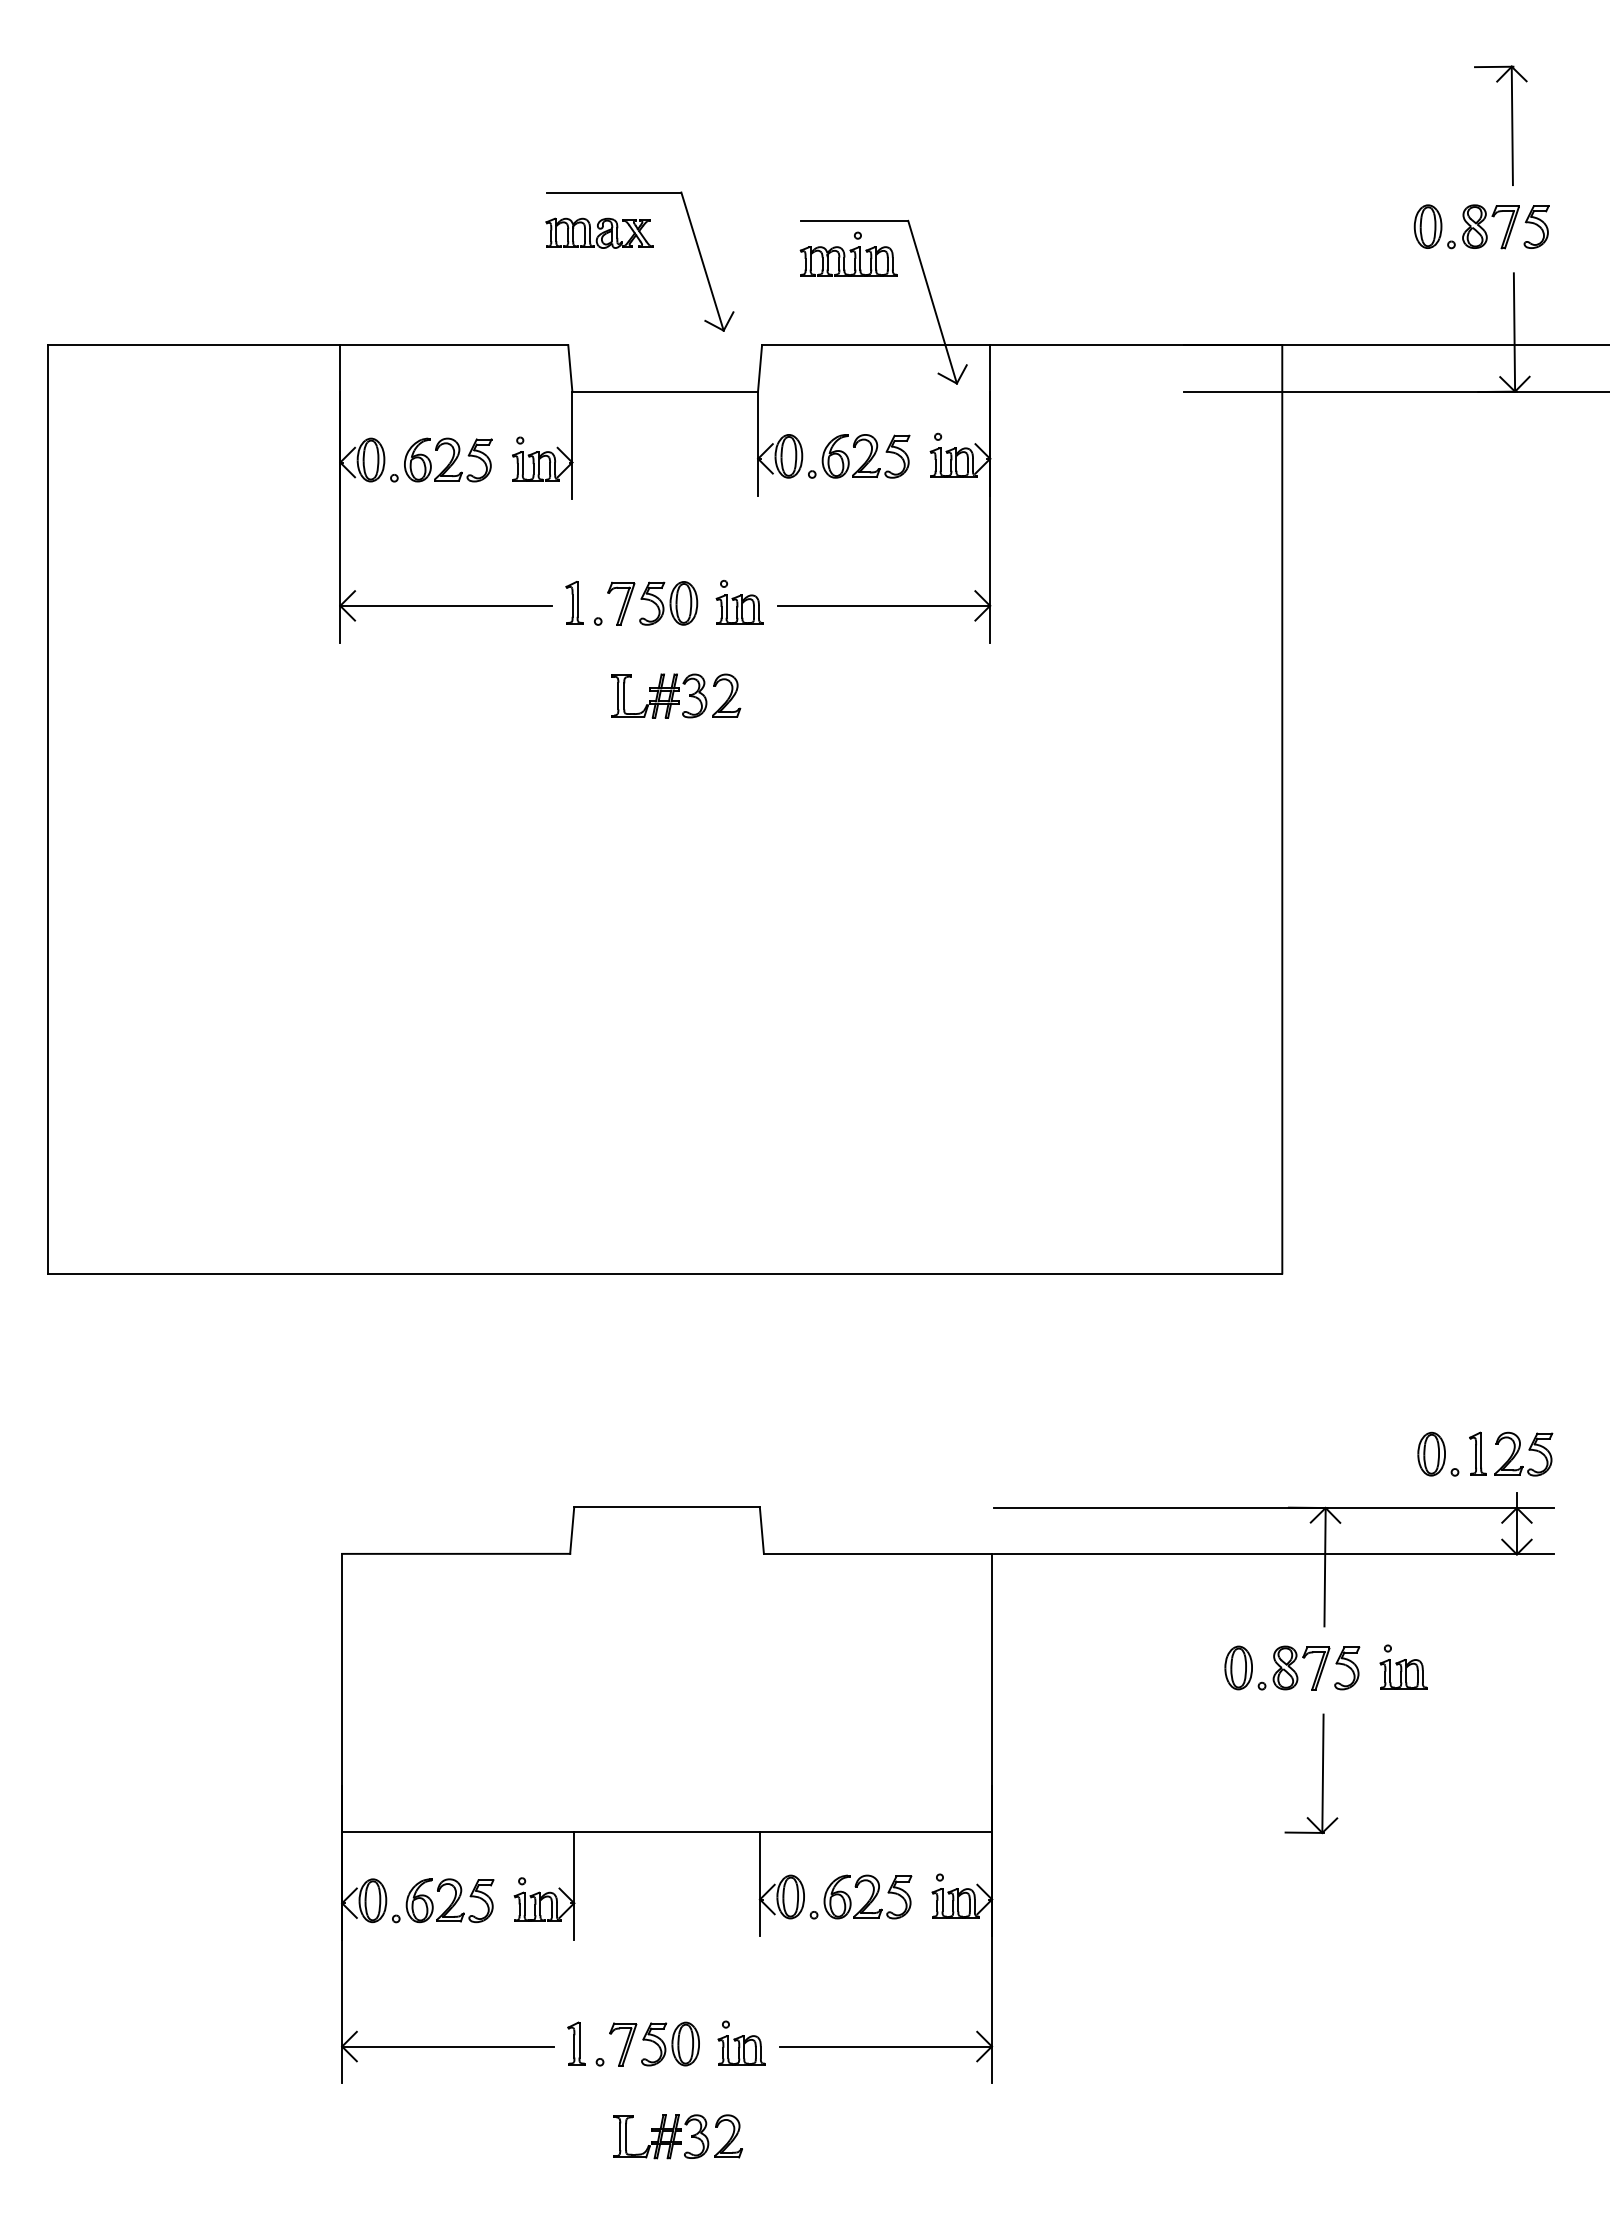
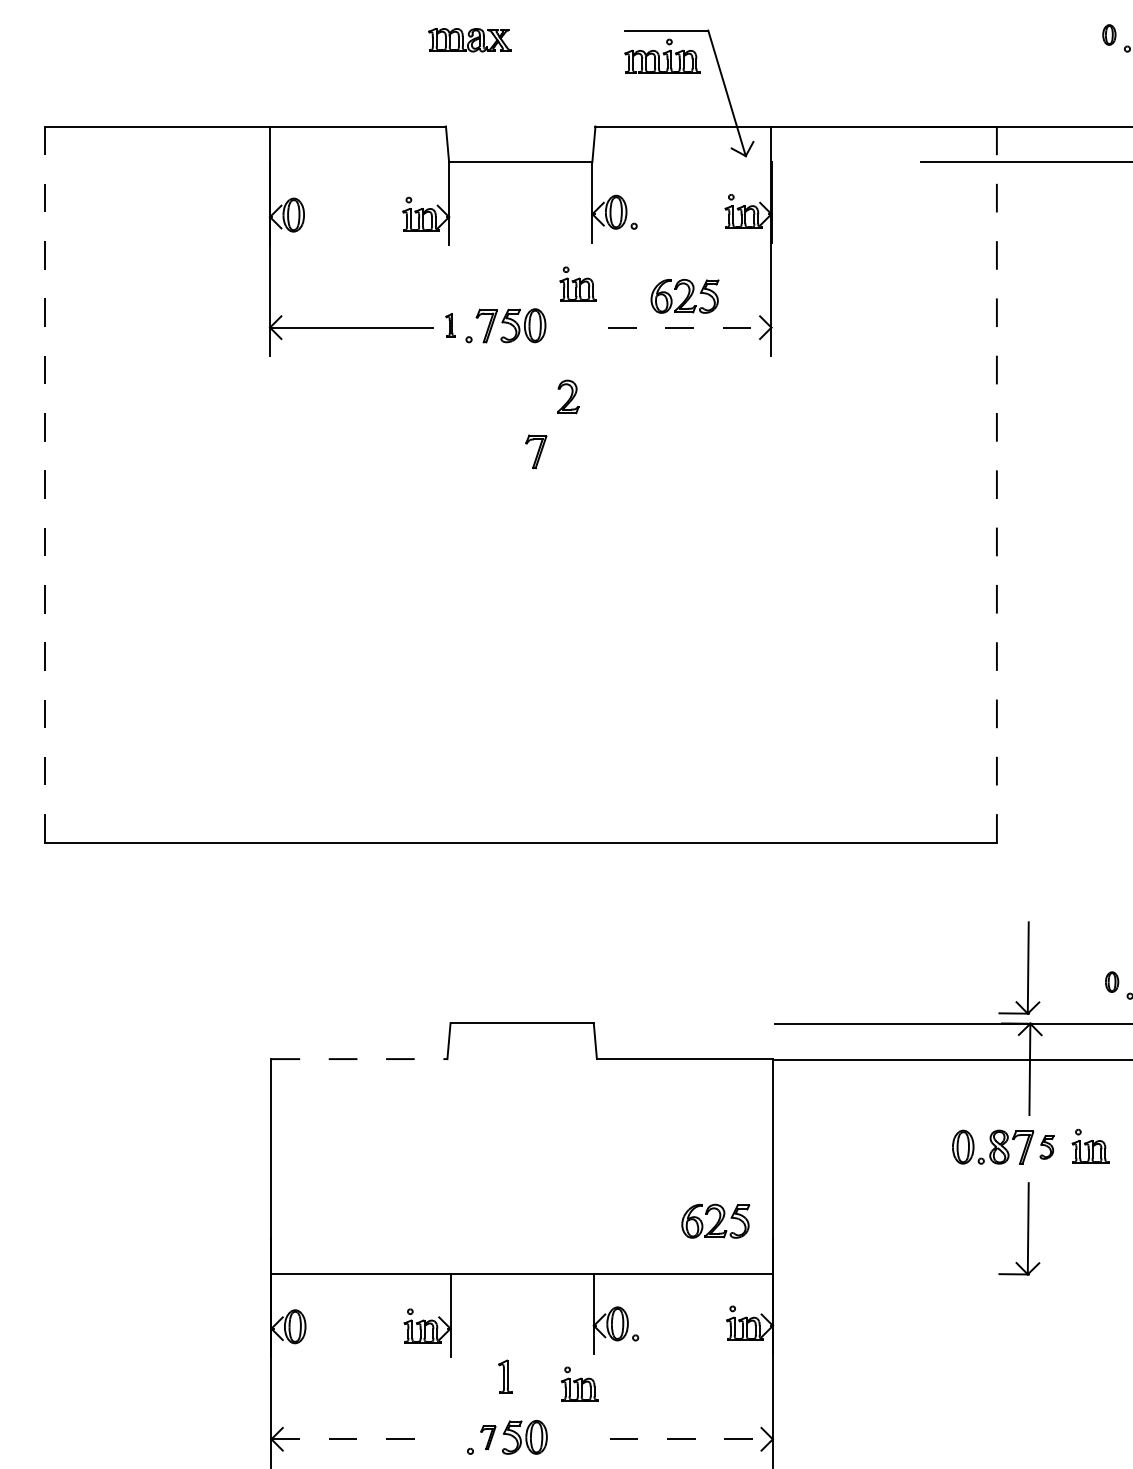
part: (1427, 226) -> (1108, 34), size x0.6
part: (695, 242) -> (544, 47), removed
part: (865, 456) -> (684, 296), moved
part: (447, 464) -> (352, 218), removed
part: (574, 602) -> (450, 325), size x0.7
part: (739, 602) -> (578, 284), moved
line: (884, 605) -> (689, 327), solid -> dashed
part: (659, 695) -> (516, 396), removed
part: (685, 766) -> (536, 451), added
line: (48, 808) -> (44, 483), solid -> dashed
line: (1282, 809) -> (997, 484), solid -> dashed
part: (1322, 1435) -> (1027, 967), added
part: (1431, 1453) -> (1112, 981), size x0.6
line: (456, 1553) -> (359, 1058), solid -> dashed
part: (1347, 1668) -> (1047, 1147), size x0.7
part: (867, 1896) -> (715, 1220), moved
part: (449, 1905) -> (354, 1330), removed
part: (741, 2042) -> (579, 1383), moved
part: (576, 2043) -> (505, 1376), moved
part: (623, 2044) -> (488, 1437), size x0.7
line: (447, 2046) -> (352, 1439), solid -> dashed
line: (886, 2046) -> (691, 1439), solid -> dashed

